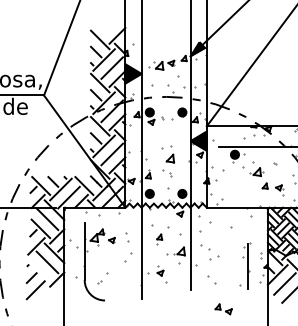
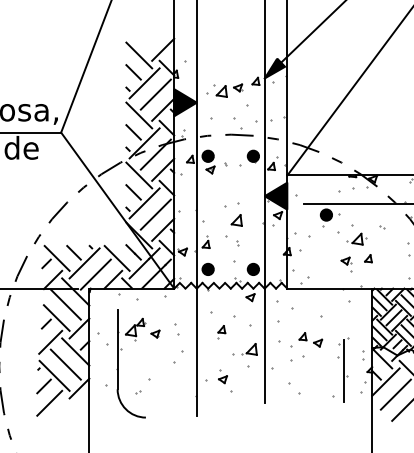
part: (279, 190) -> (346, 264), moved
line: (39, 270) -> (54, 375), added
part: (223, 309) -> (310, 339), moved

